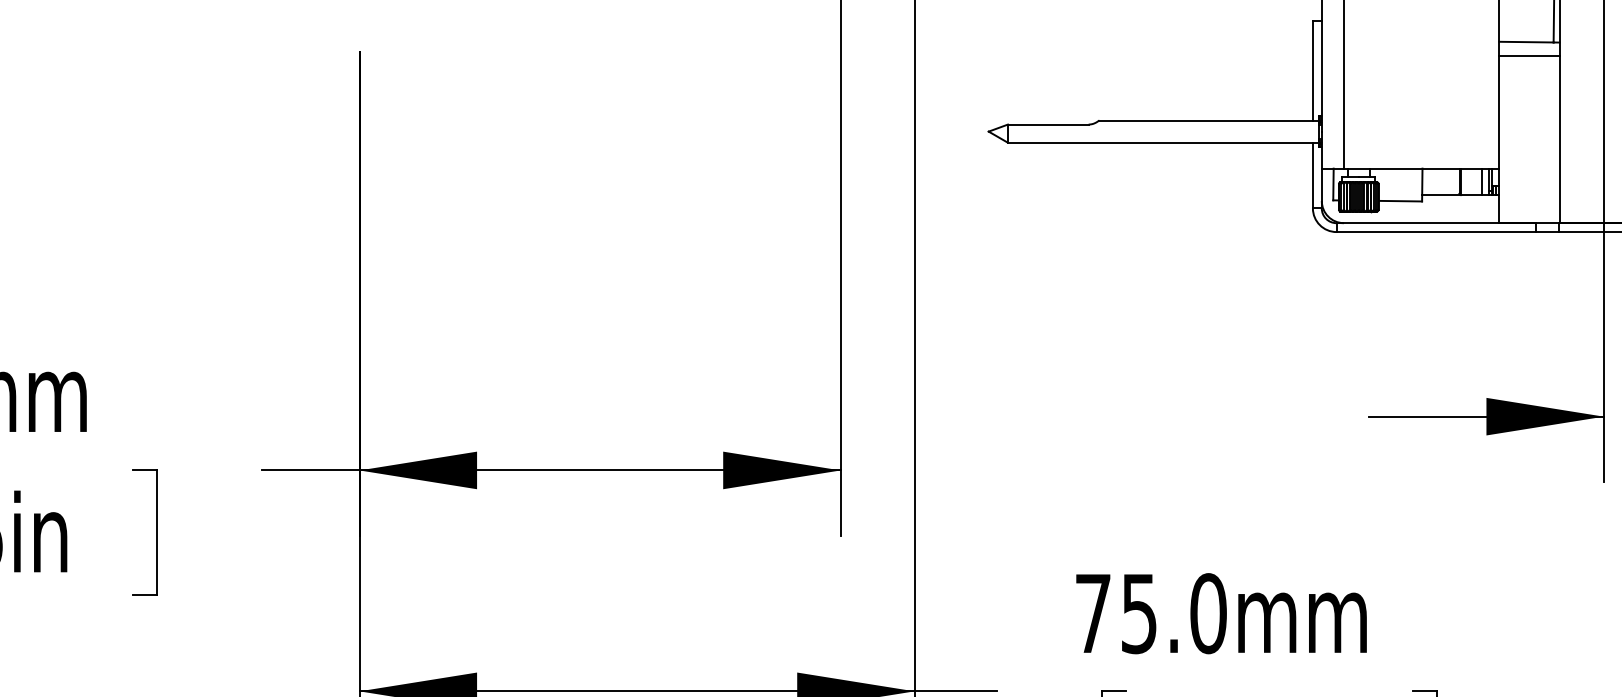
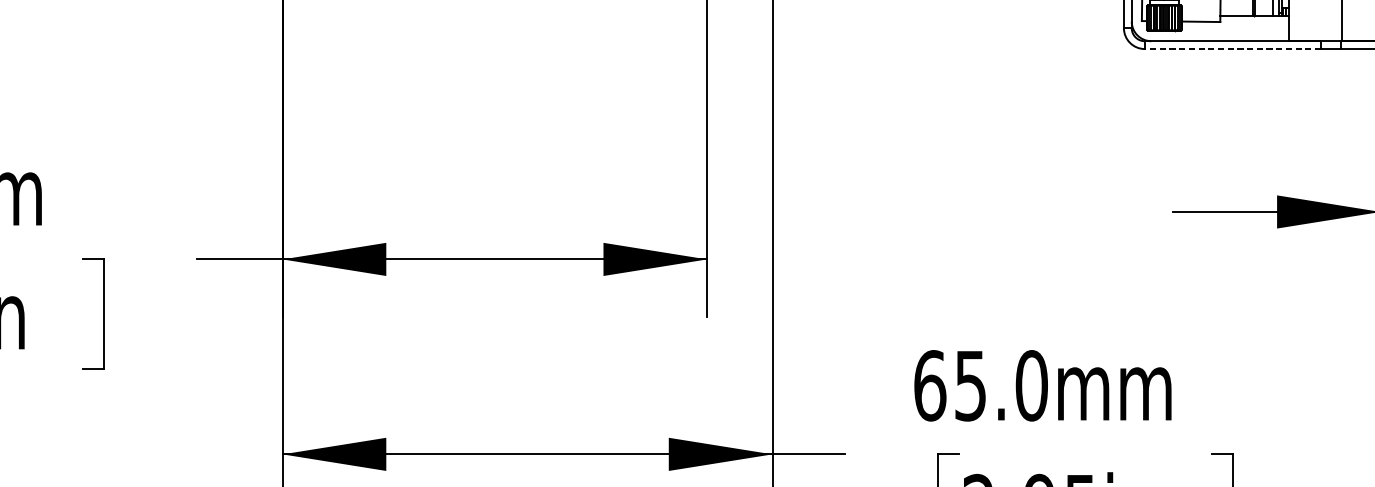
line: (1436, 232) -> (1232, 49), solid -> dashed
text: (1093, 613) -> (930, 385), 75.0mm -> 65.0mm

